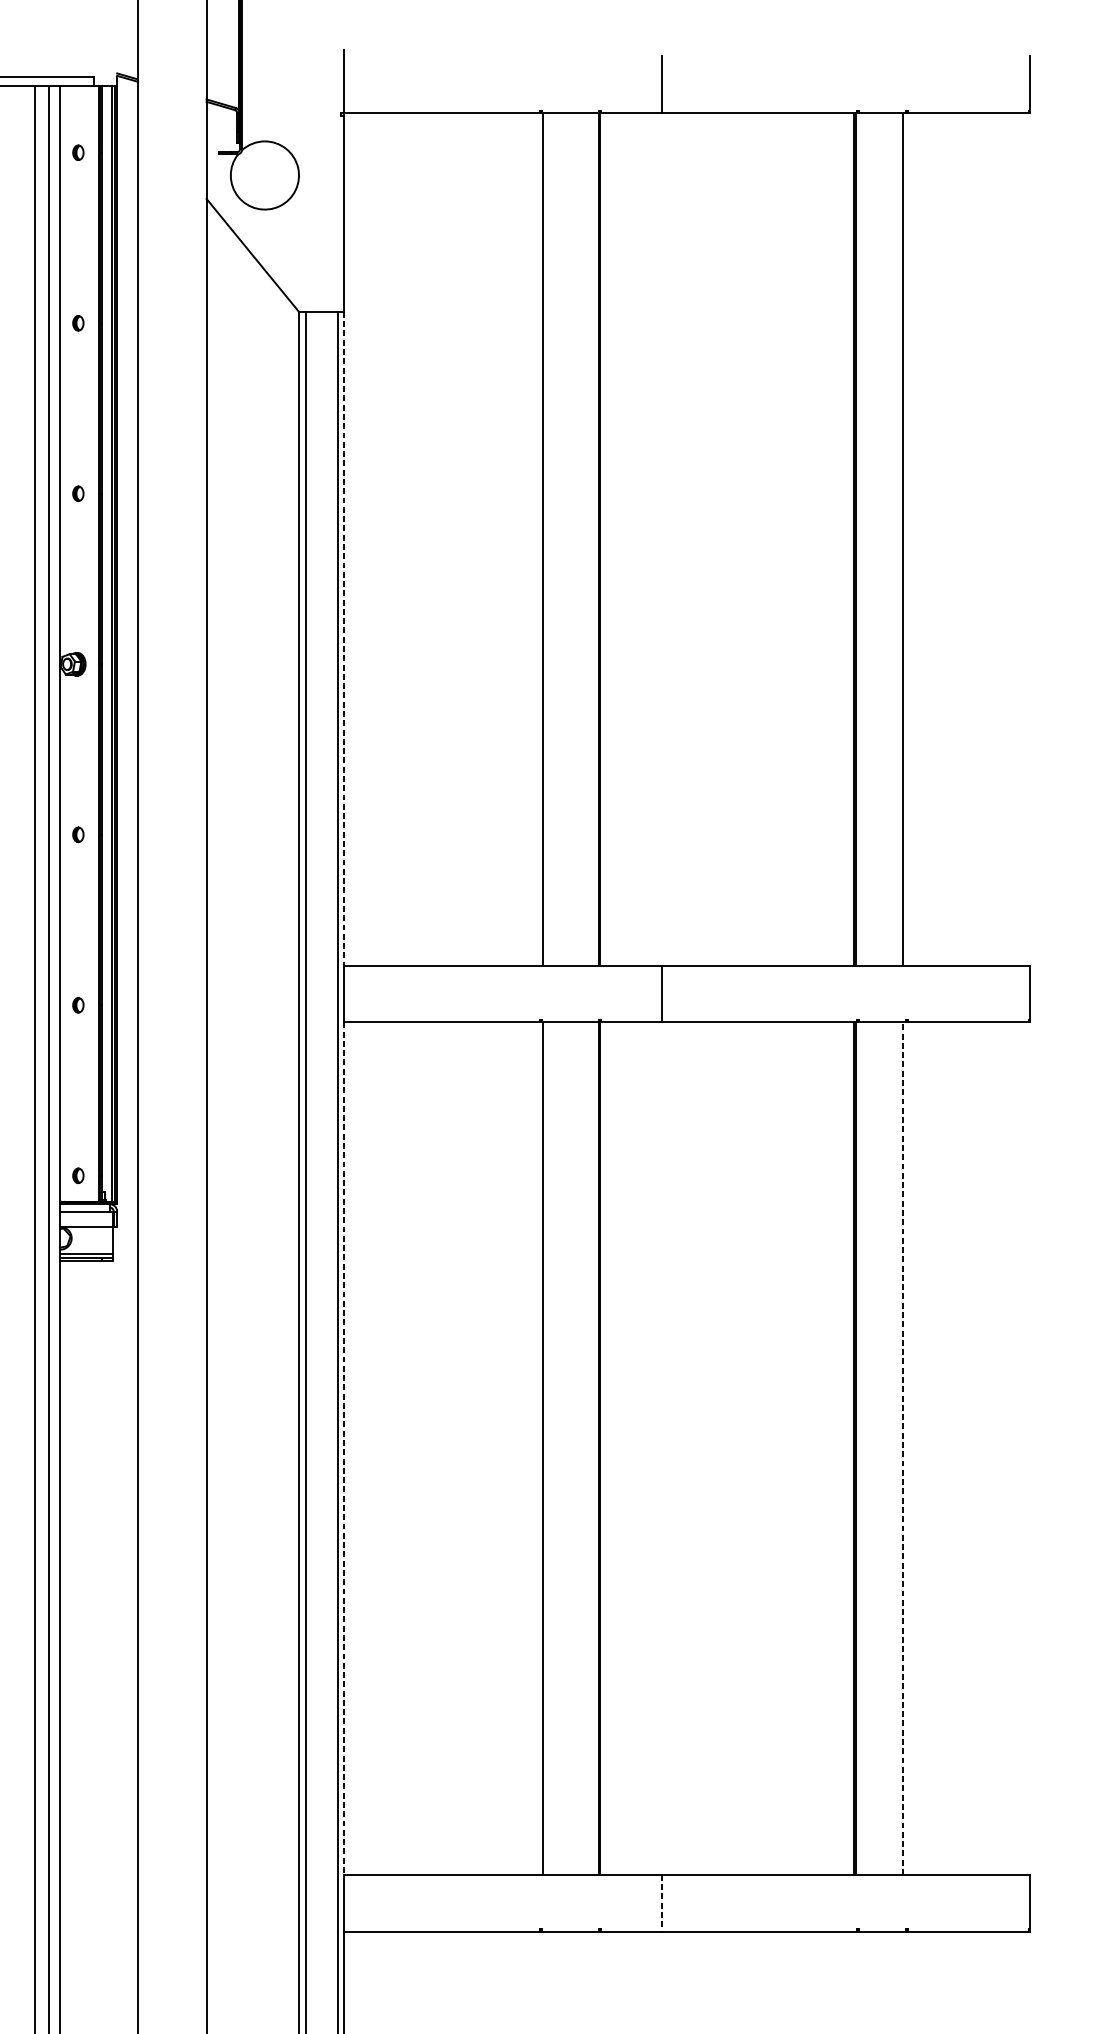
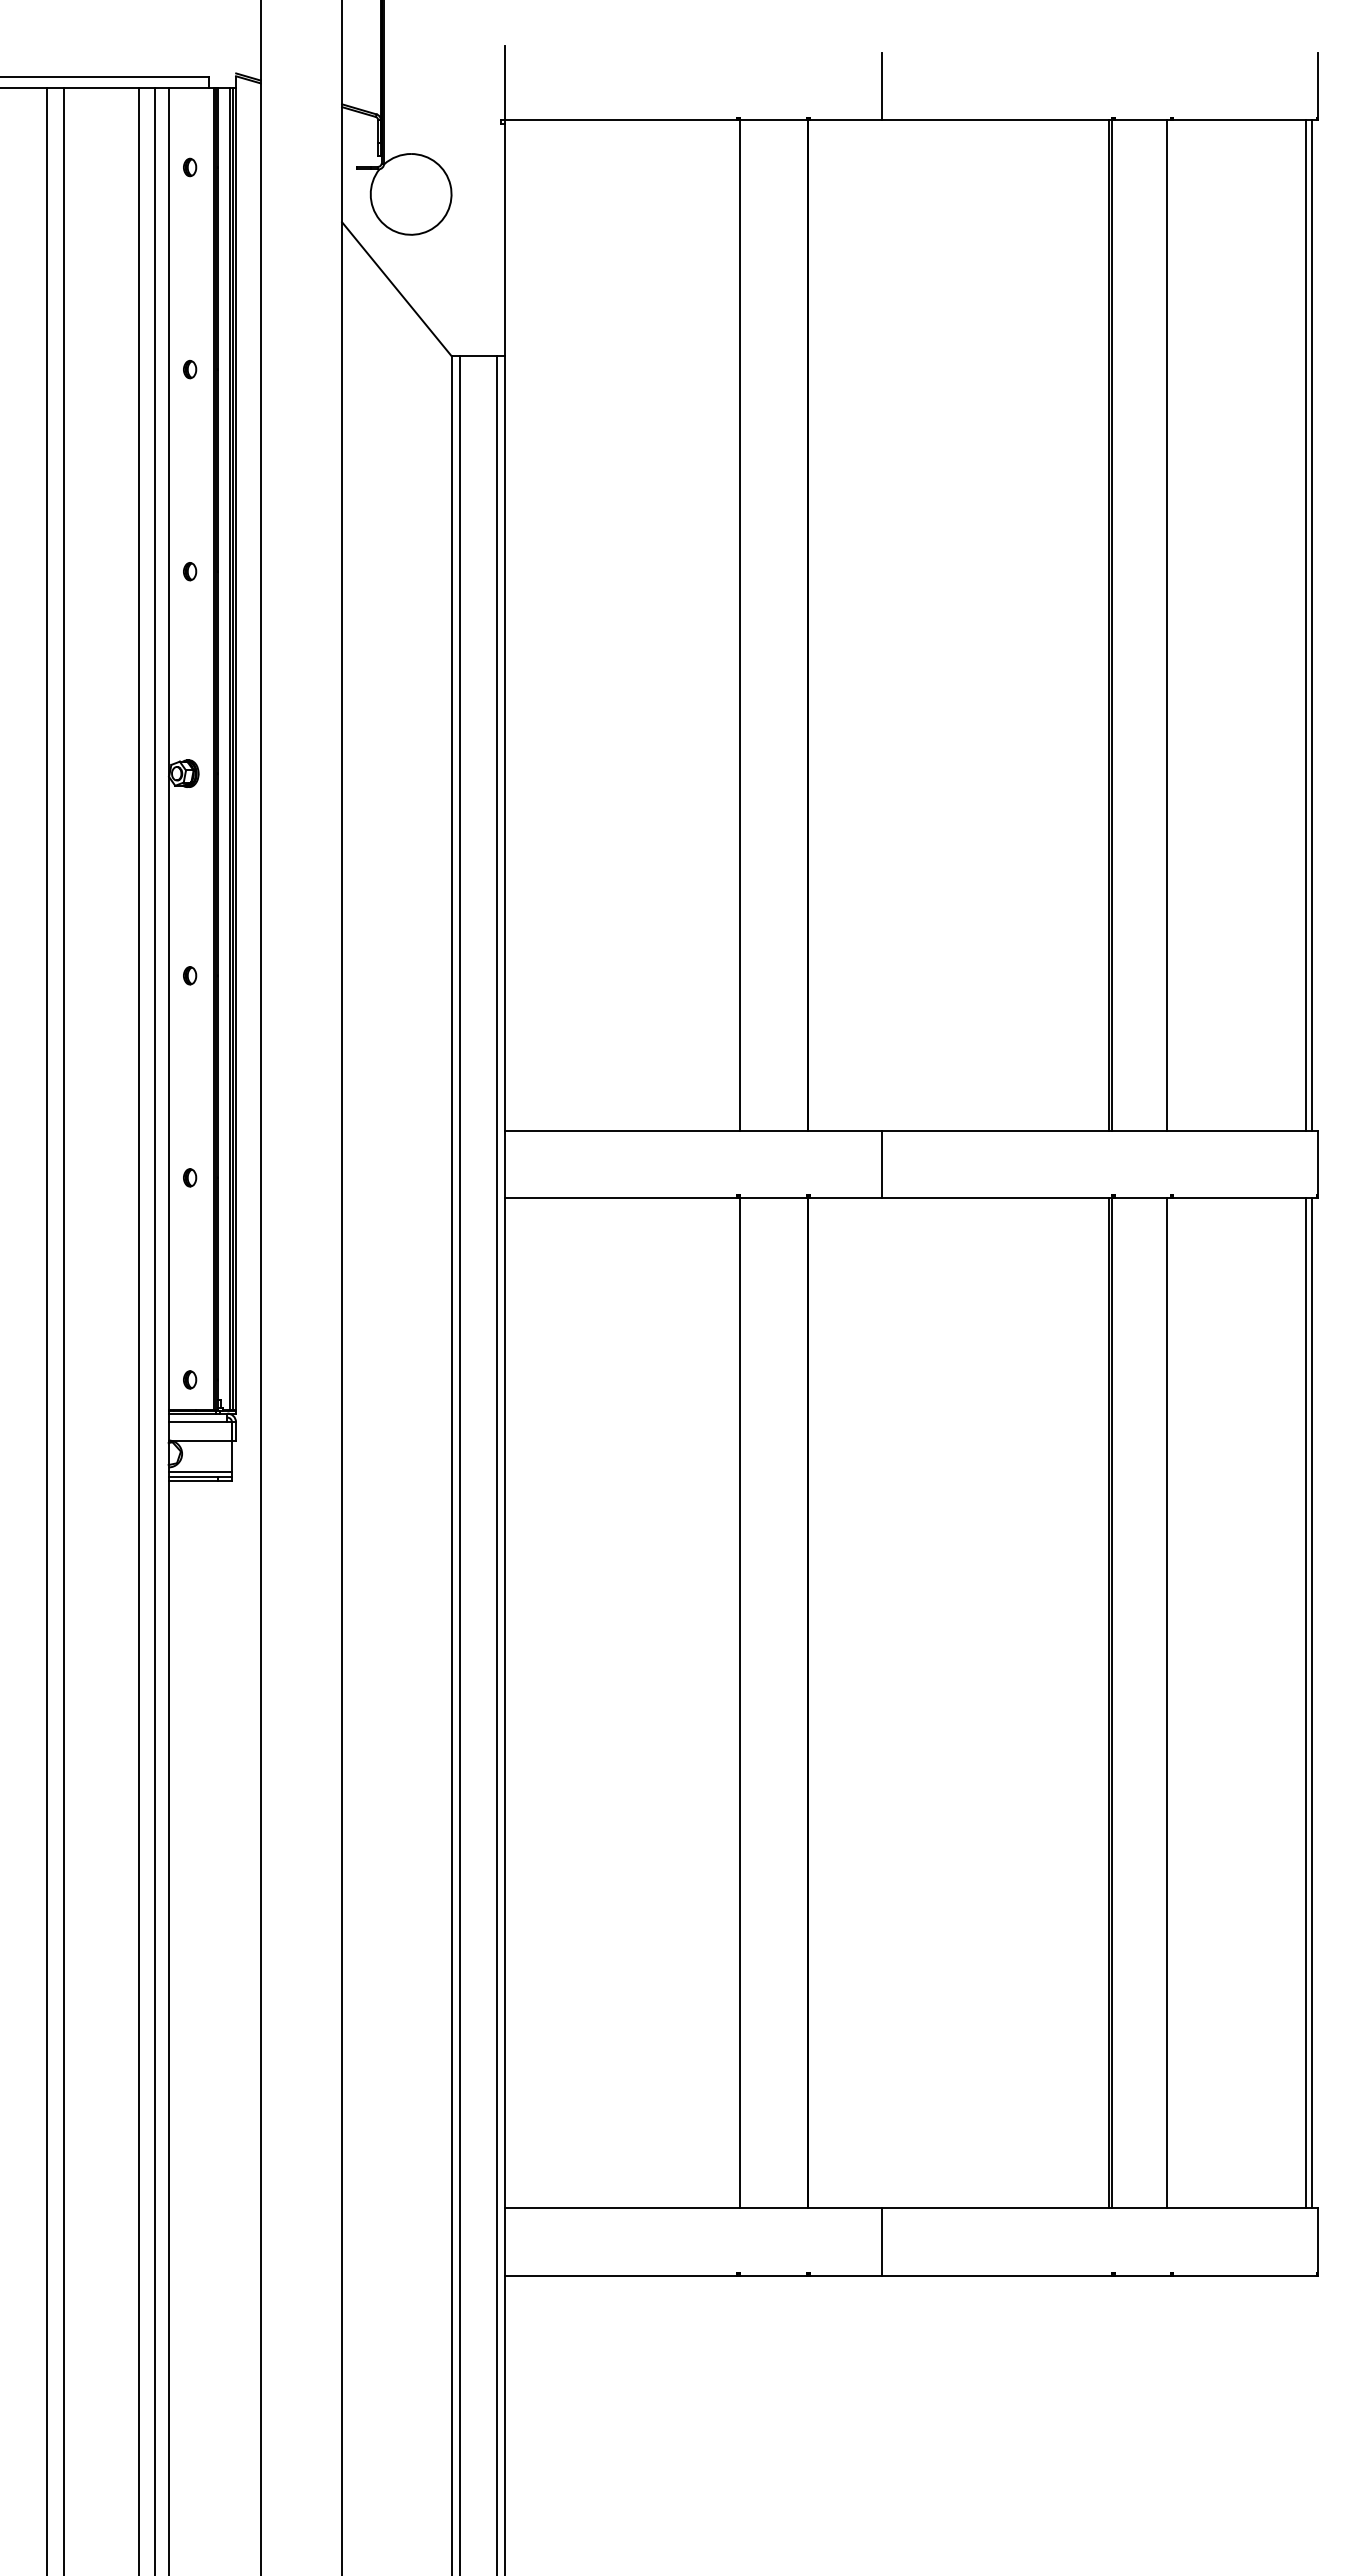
line: (1020, 539) -> (1306, 625), added
line: (1024, 539) -> (1311, 625), added
line: (344, 638) -> (505, 743), dashed -> solid
line: (344, 1448) -> (505, 1703), dashed -> solid
line: (903, 1448) -> (1167, 1702), dashed -> solid
line: (1020, 1448) -> (1306, 1703), added
line: (1024, 1448) -> (1311, 1703), added
line: (661, 1903) -> (881, 2242), dashed -> solid

